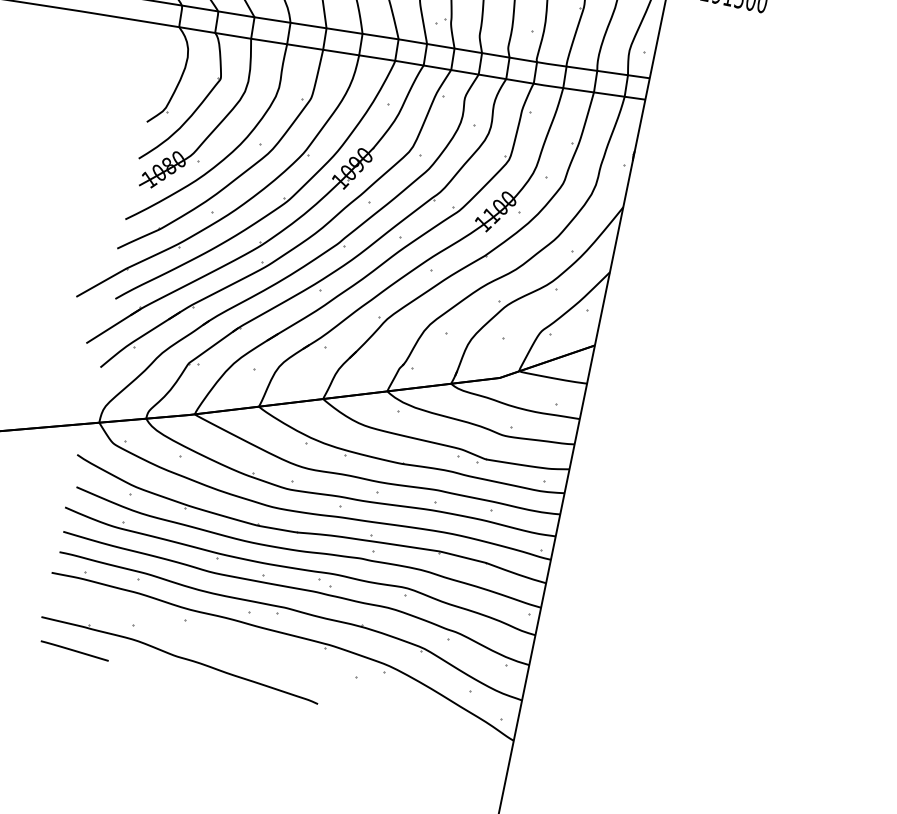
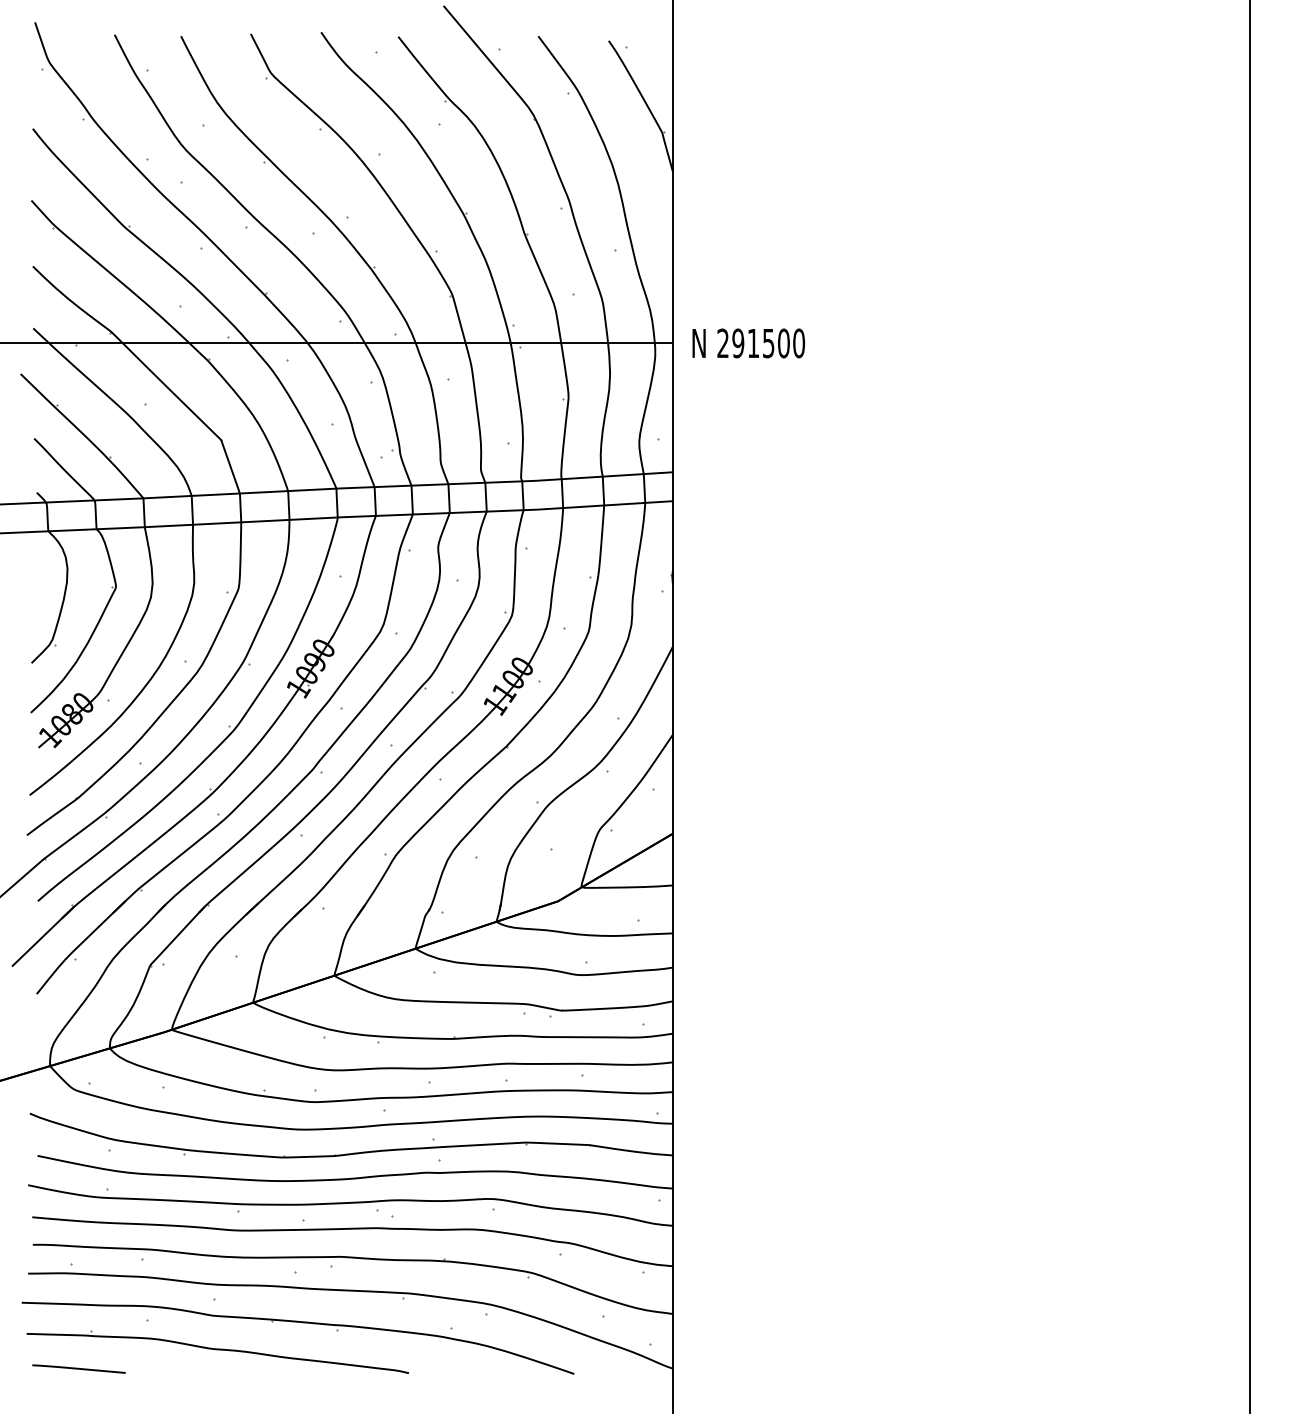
part: (246, 651) -> (302, 1323), added

